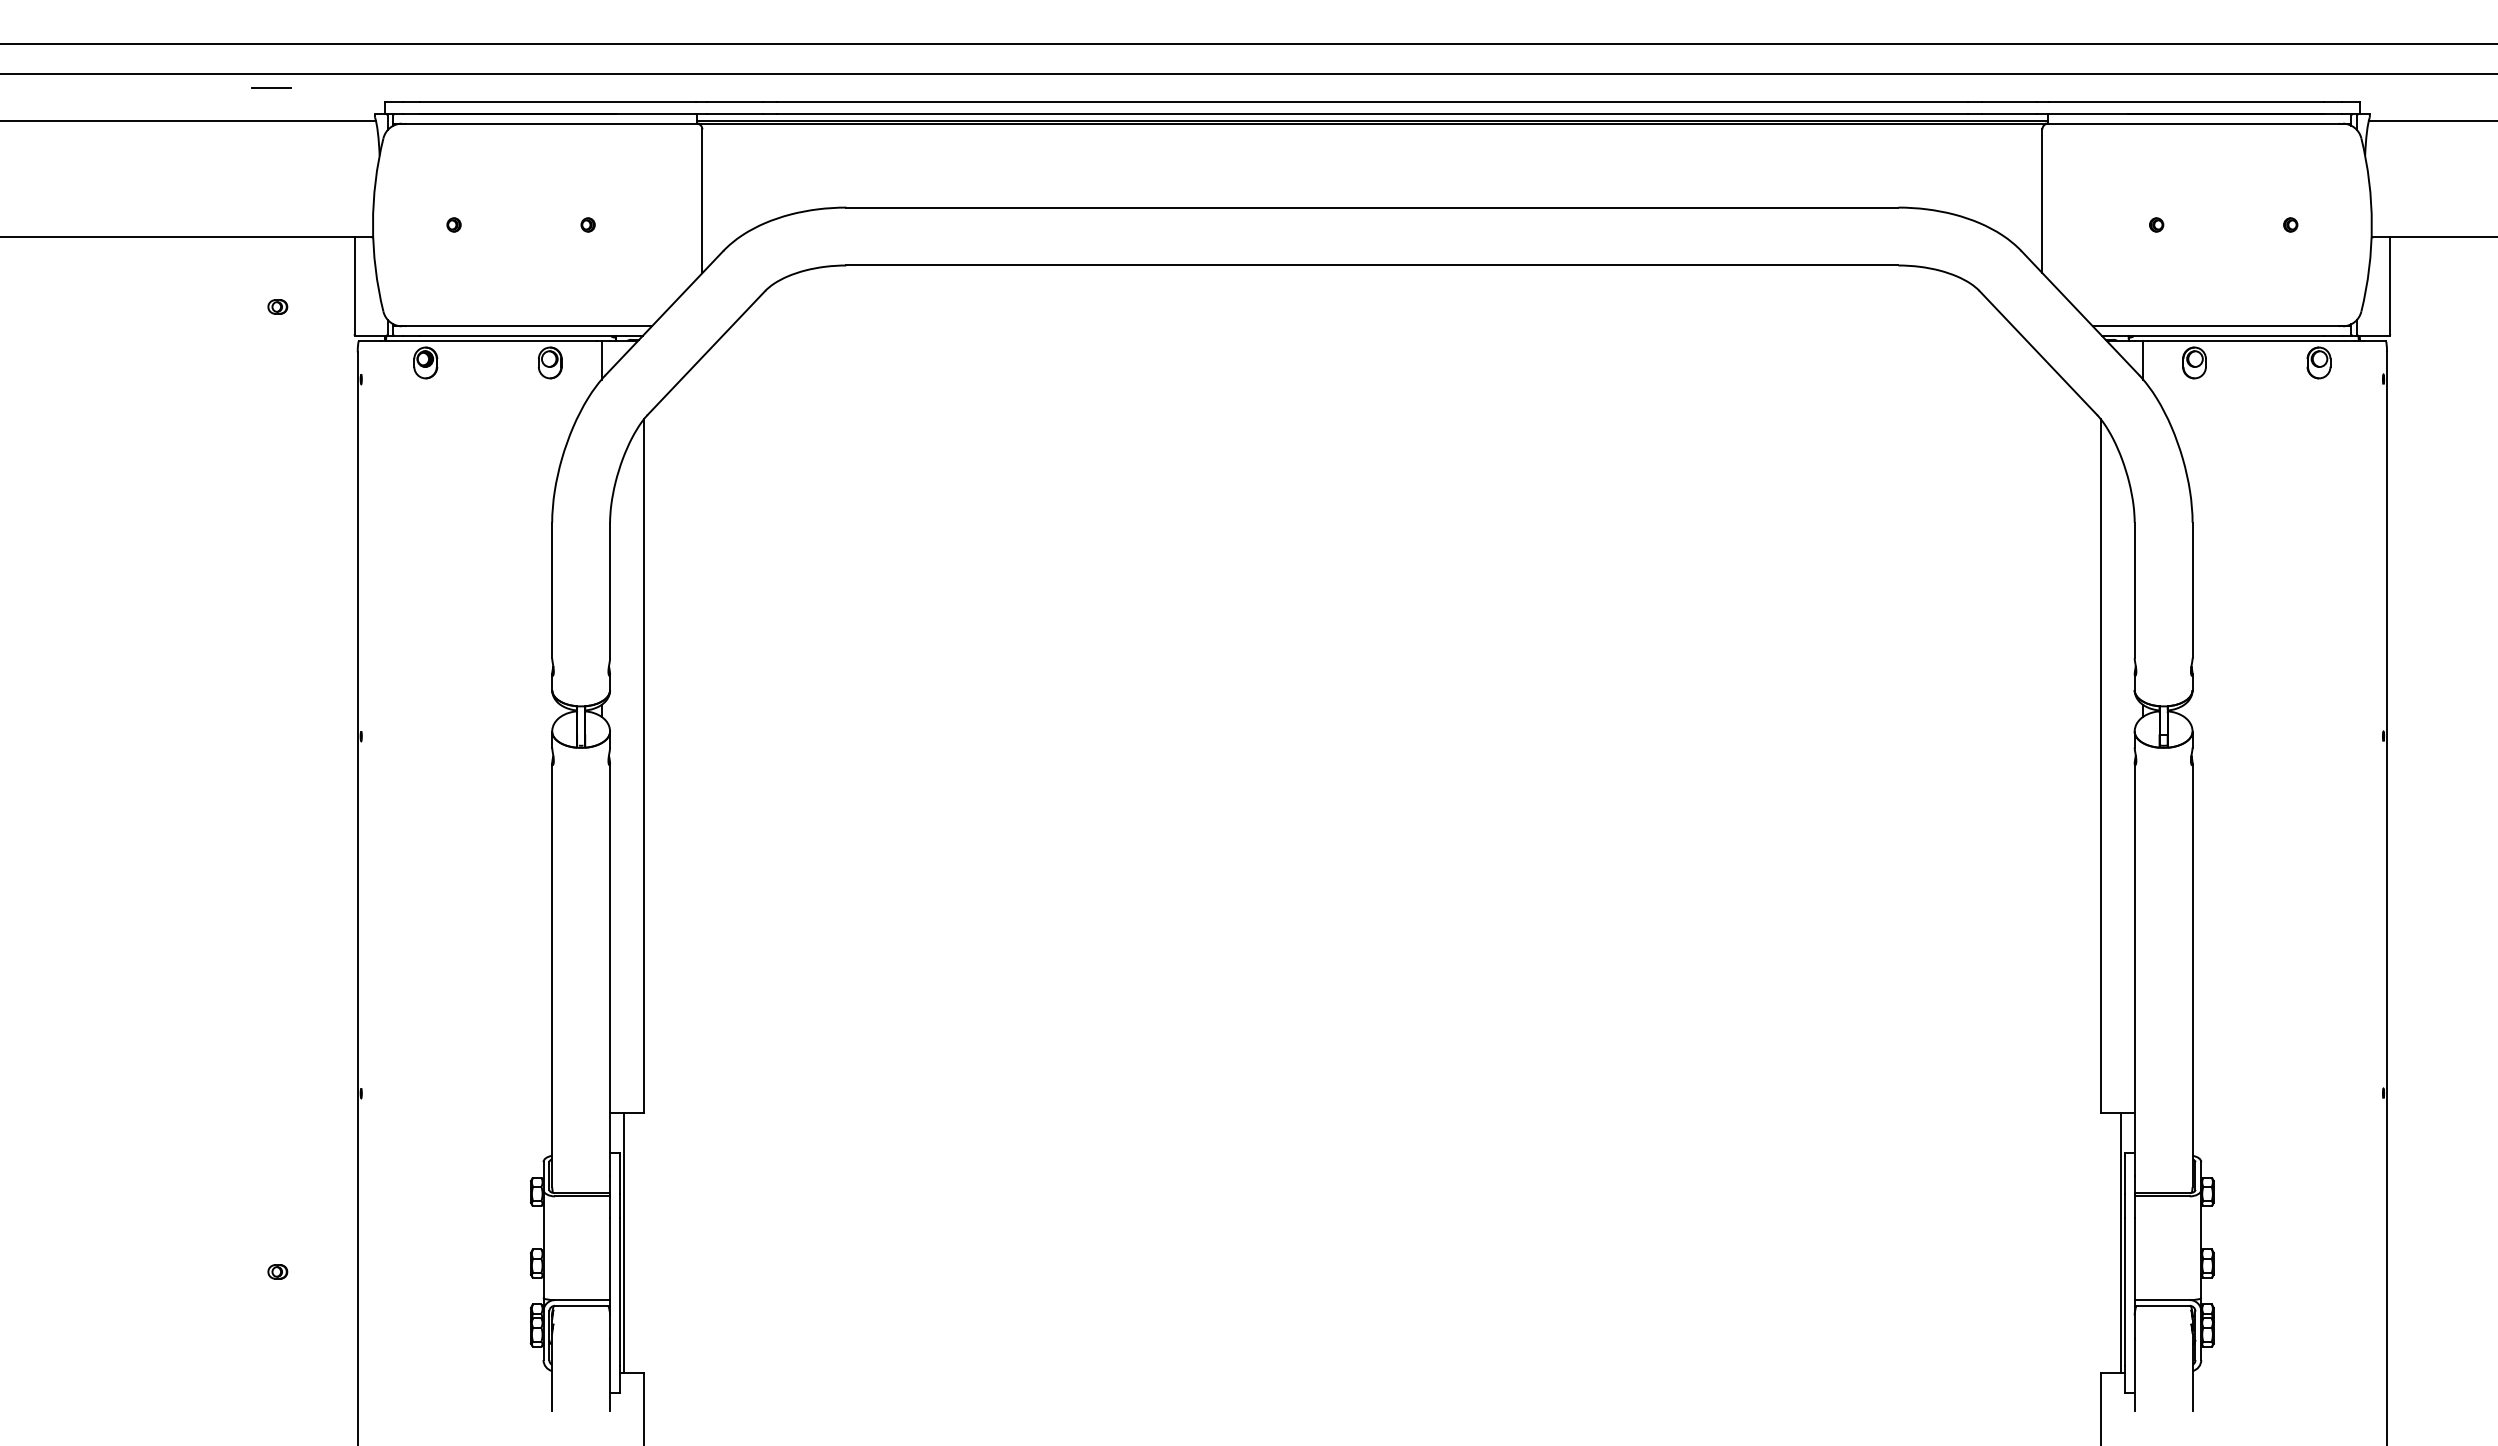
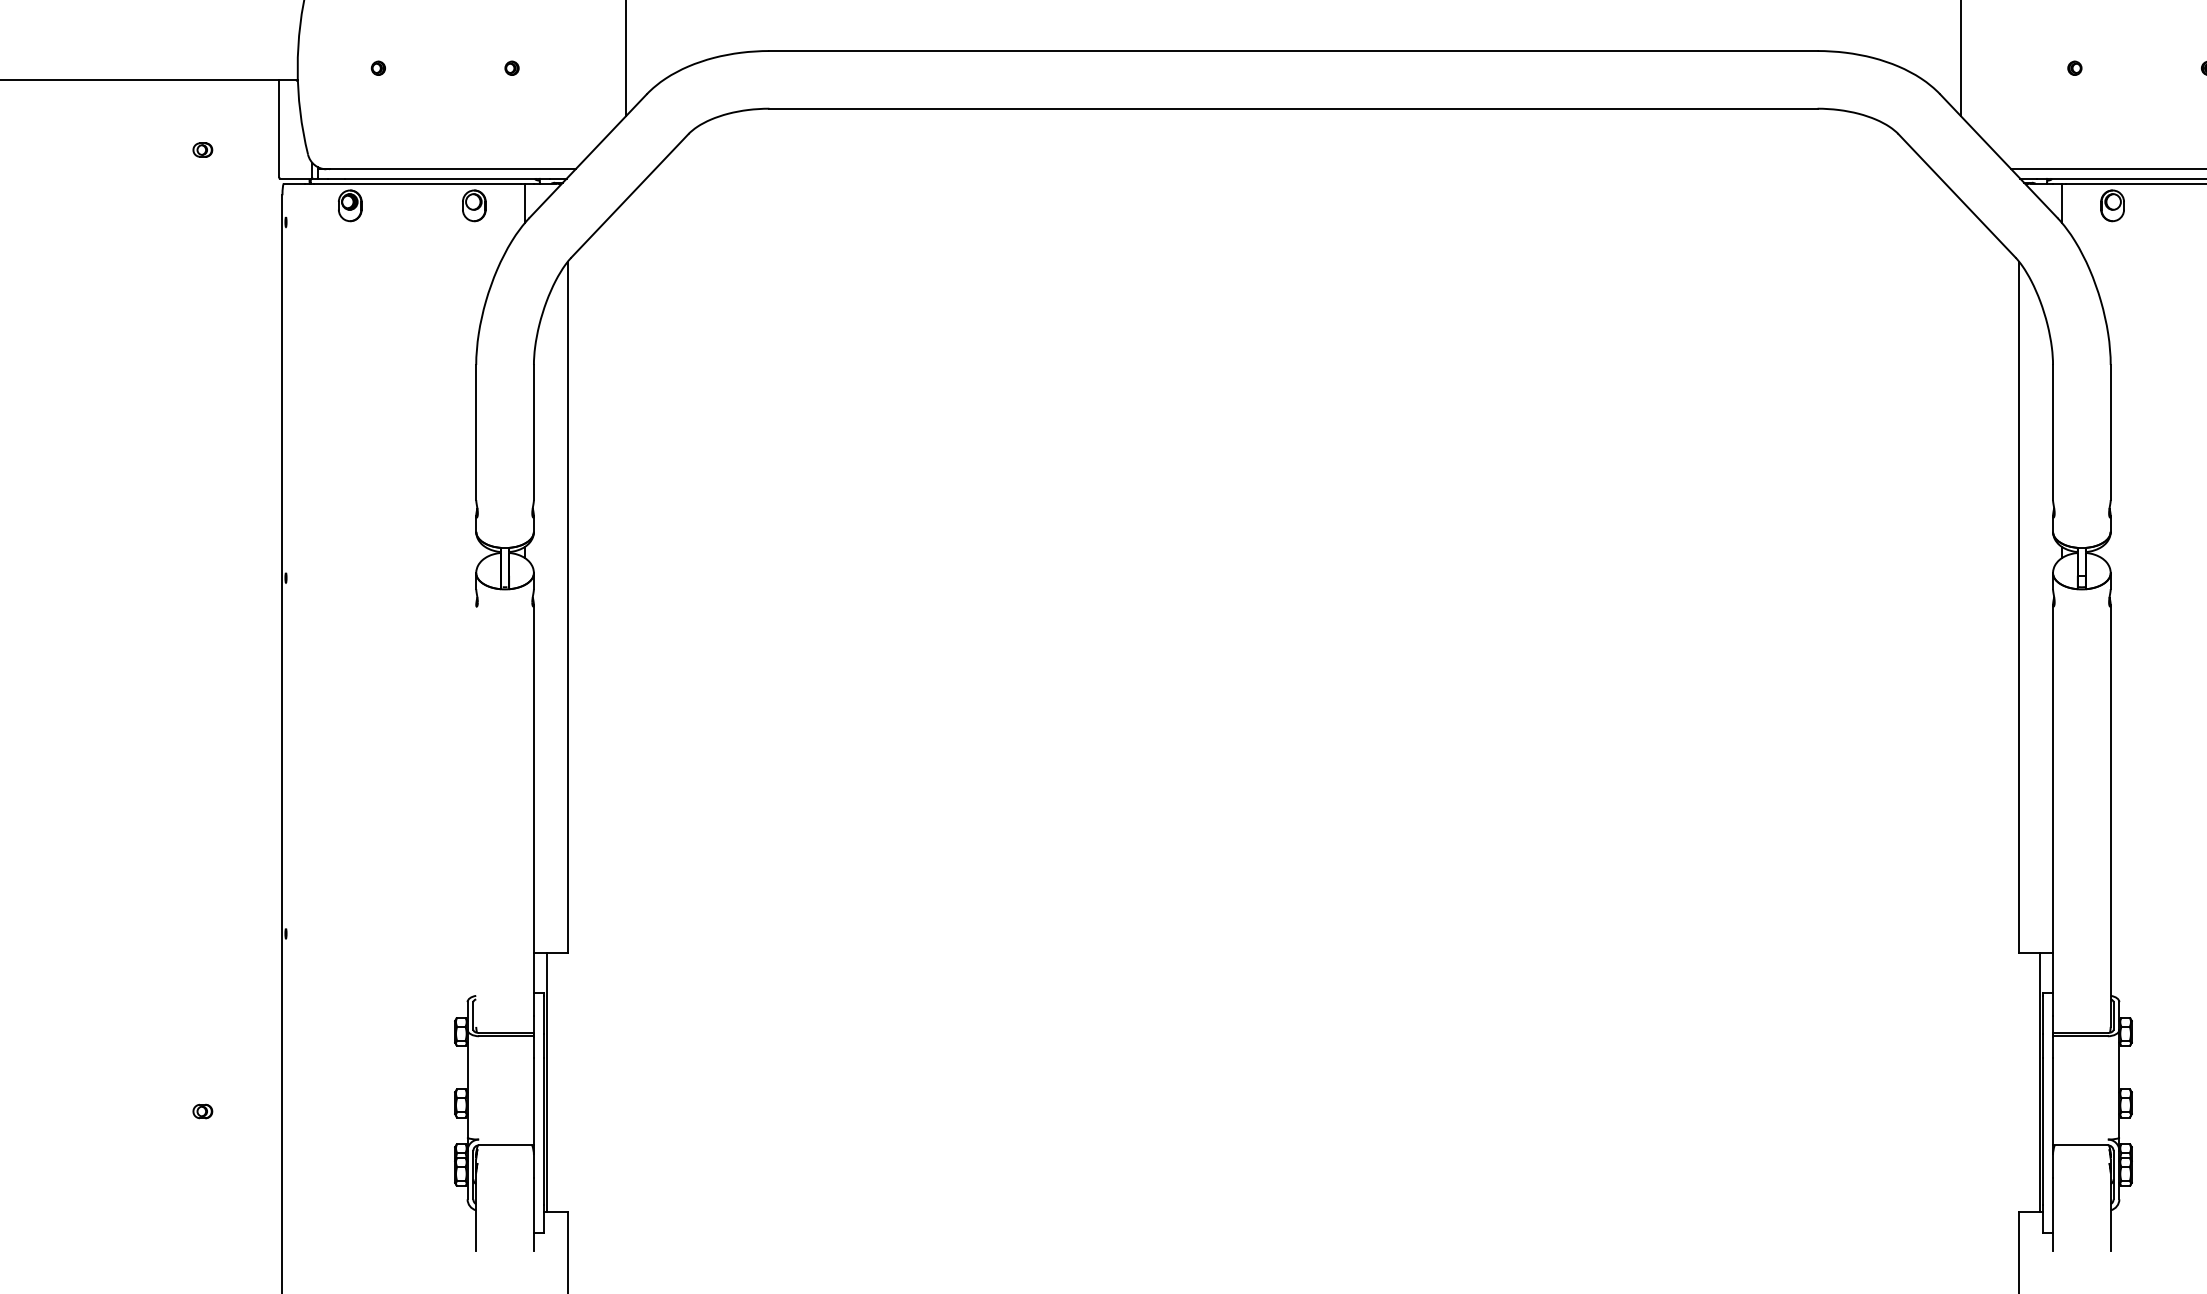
line: (552, 975) -> (476, 816), removed
line: (582, 1300) -> (506, 1139), removed
line: (2161, 1300) -> (2079, 1139), removed

